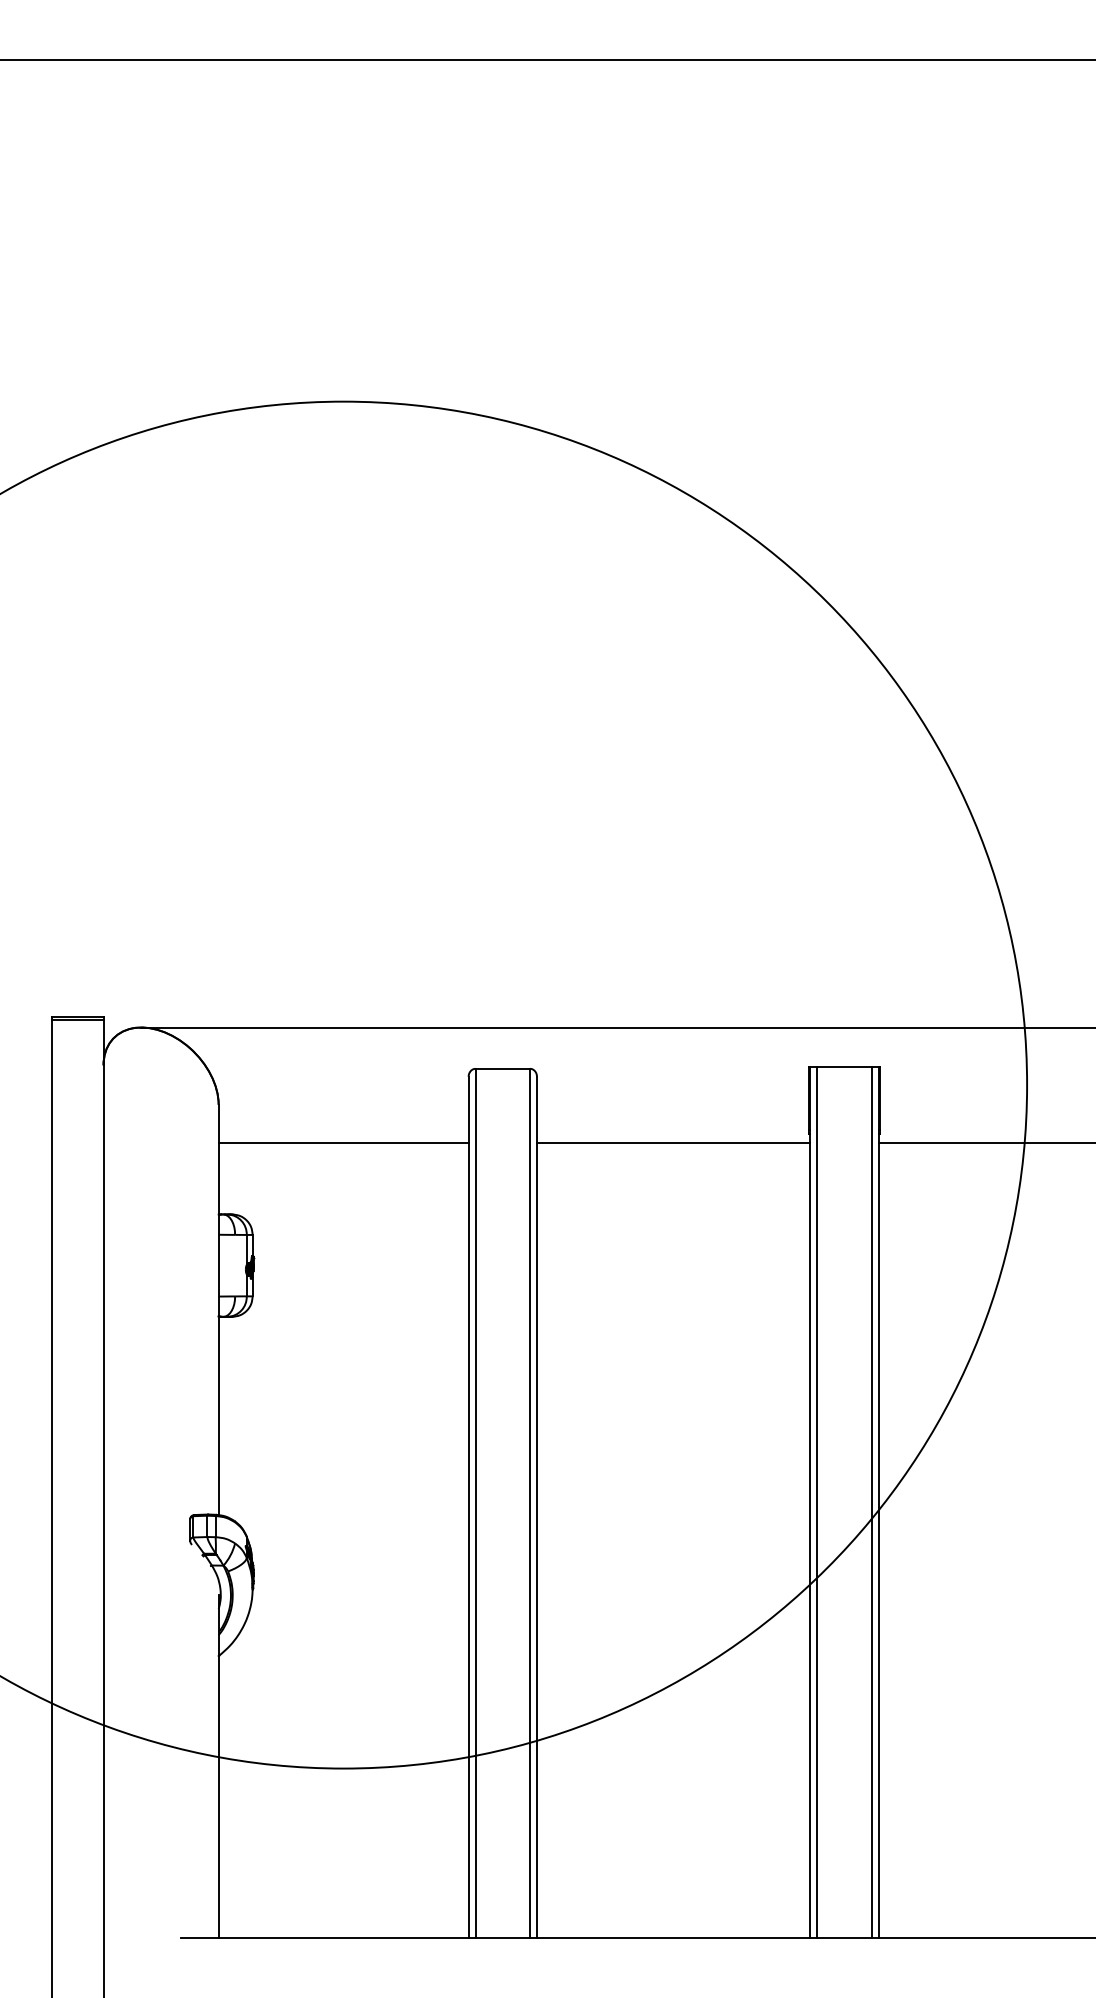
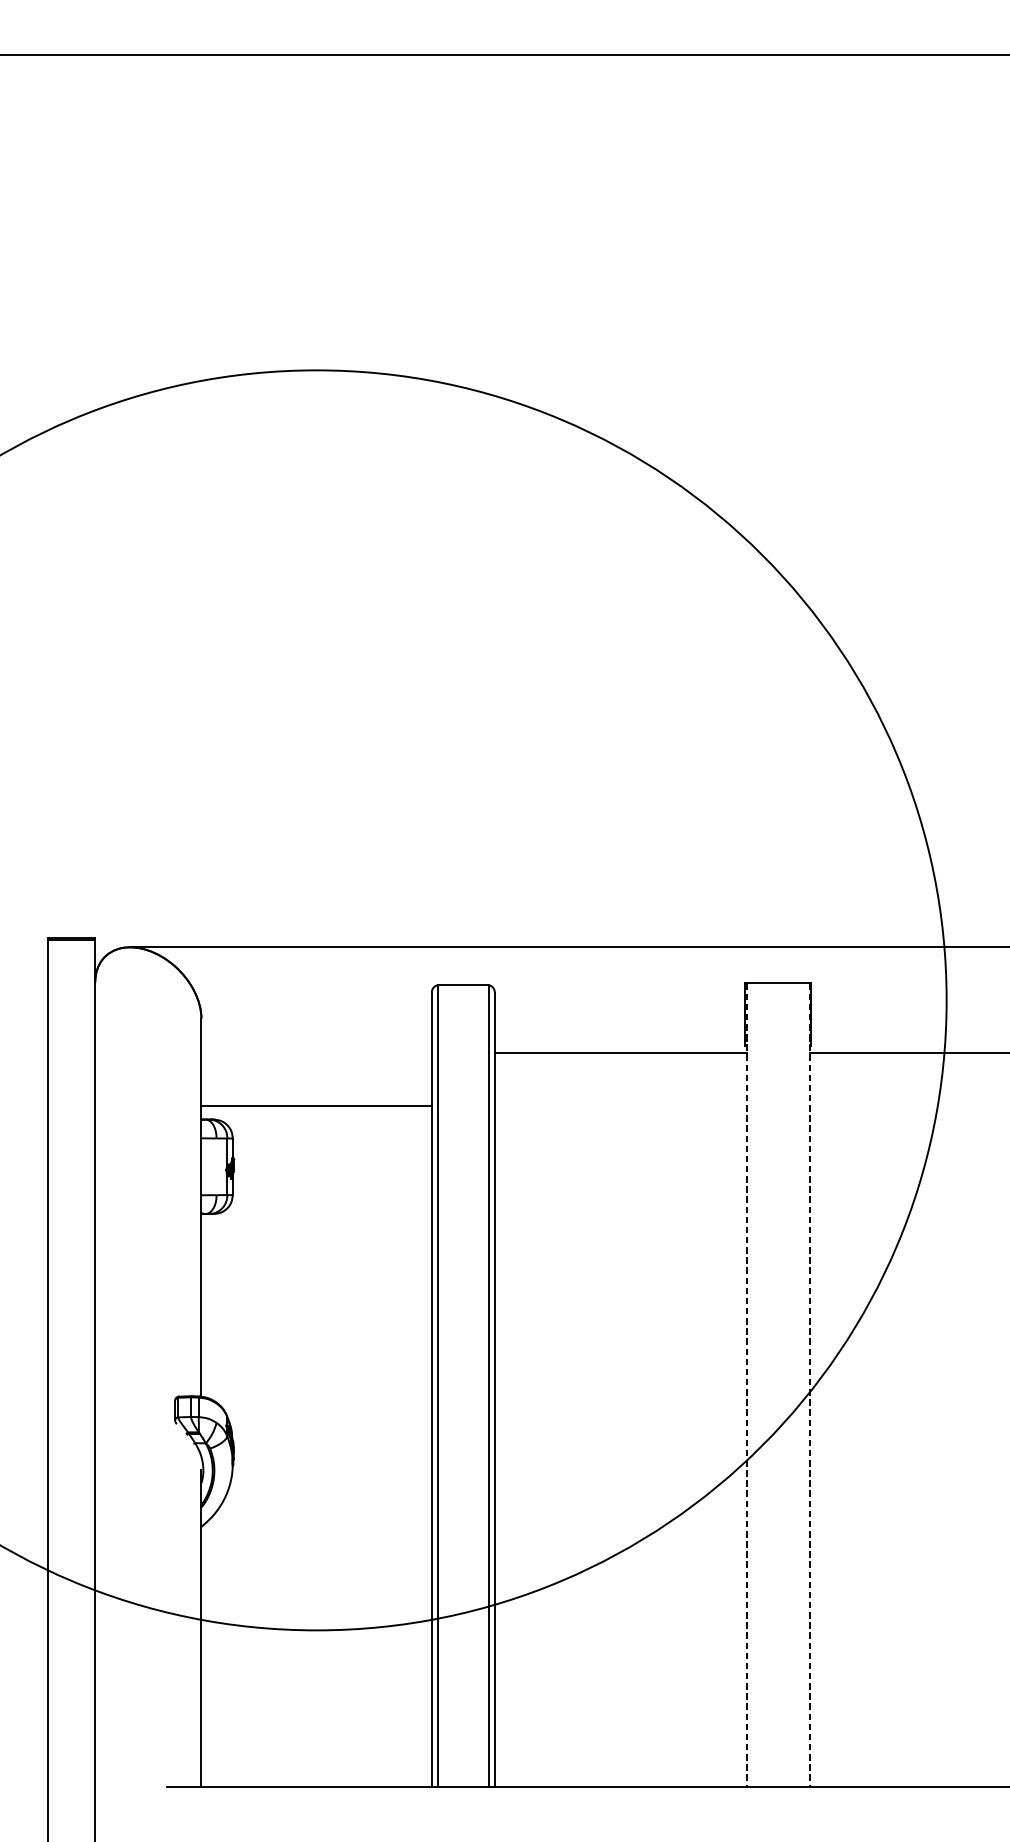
line: (343, 1142) -> (316, 1105), moved
line: (810, 1502) -> (746, 1385), solid -> dashed
line: (817, 1502) -> (753, 1385), removed
line: (871, 1502) -> (803, 1385), removed
line: (878, 1502) -> (809, 1385), solid -> dashed

